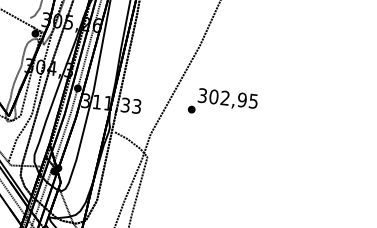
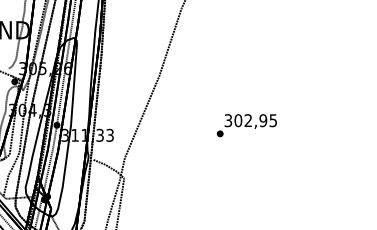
text: (222, 103) -> (246, 125), moved

